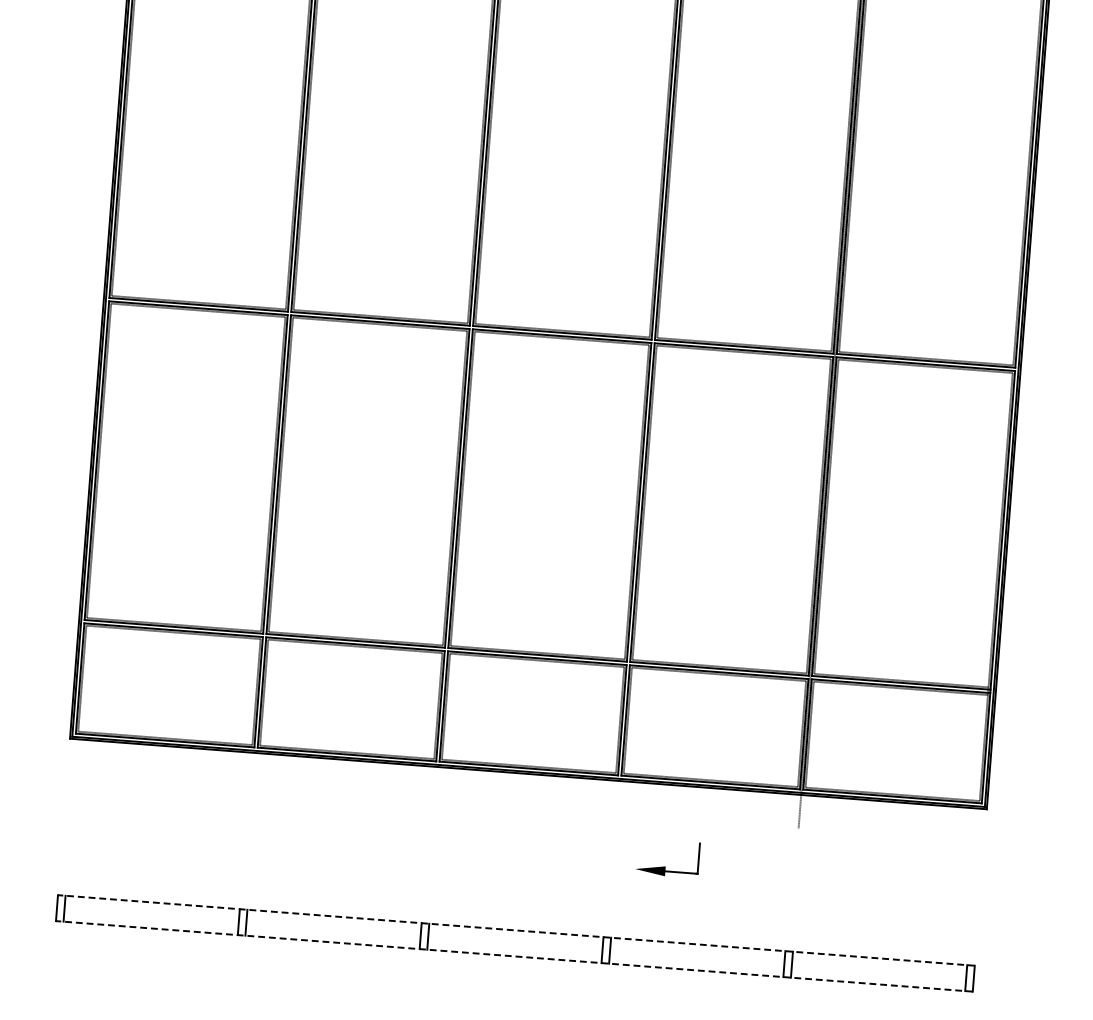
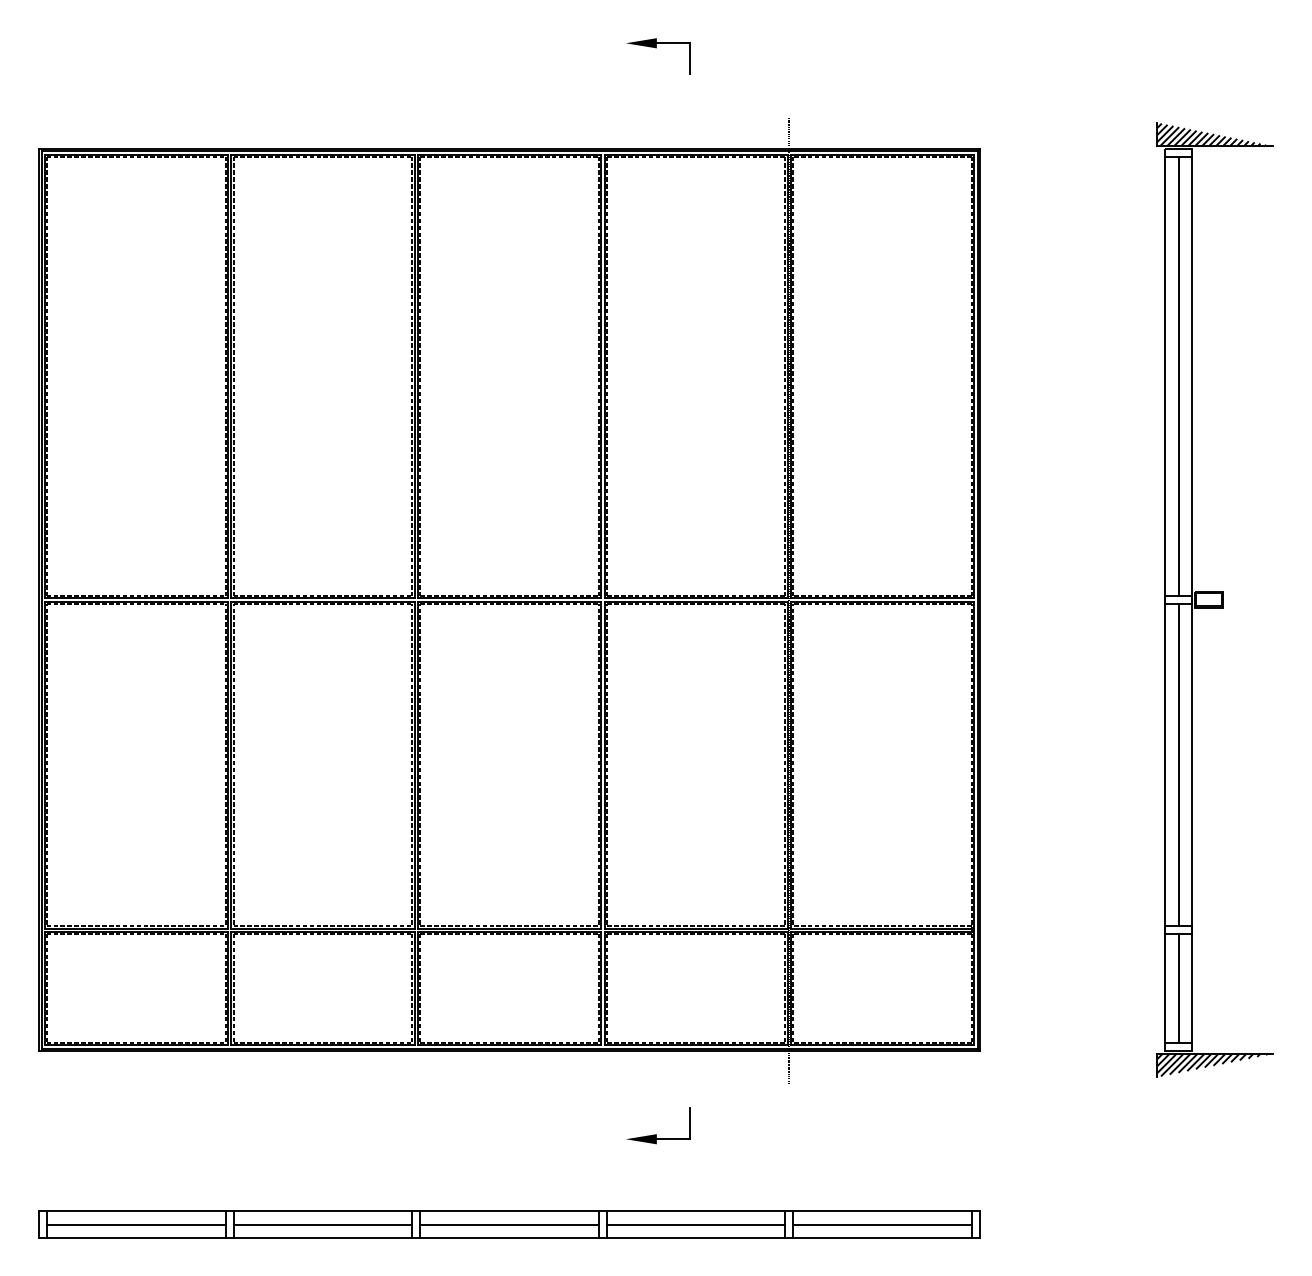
line: (151, 915) -> (136, 1224), added
line: (333, 929) -> (322, 1224), added
line: (516, 930) -> (509, 1211), dashed -> solid
line: (515, 943) -> (509, 1224), added
line: (514, 956) -> (509, 1237), dashed -> solid
line: (696, 957) -> (695, 1224), added
line: (879, 971) -> (882, 1224), added

